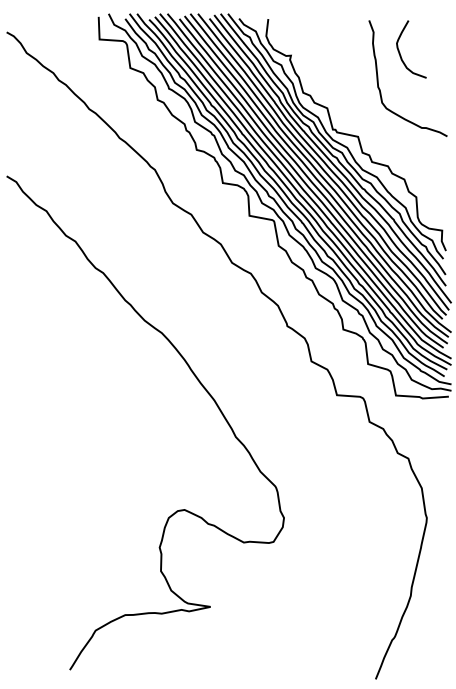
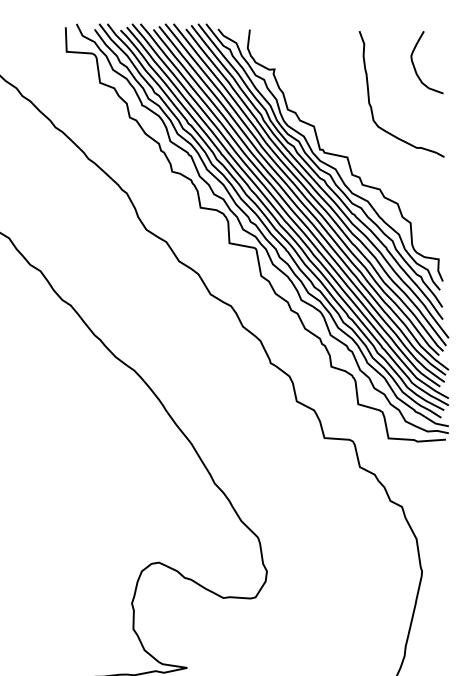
curve: (400, 52) -> (415, 65), moved

